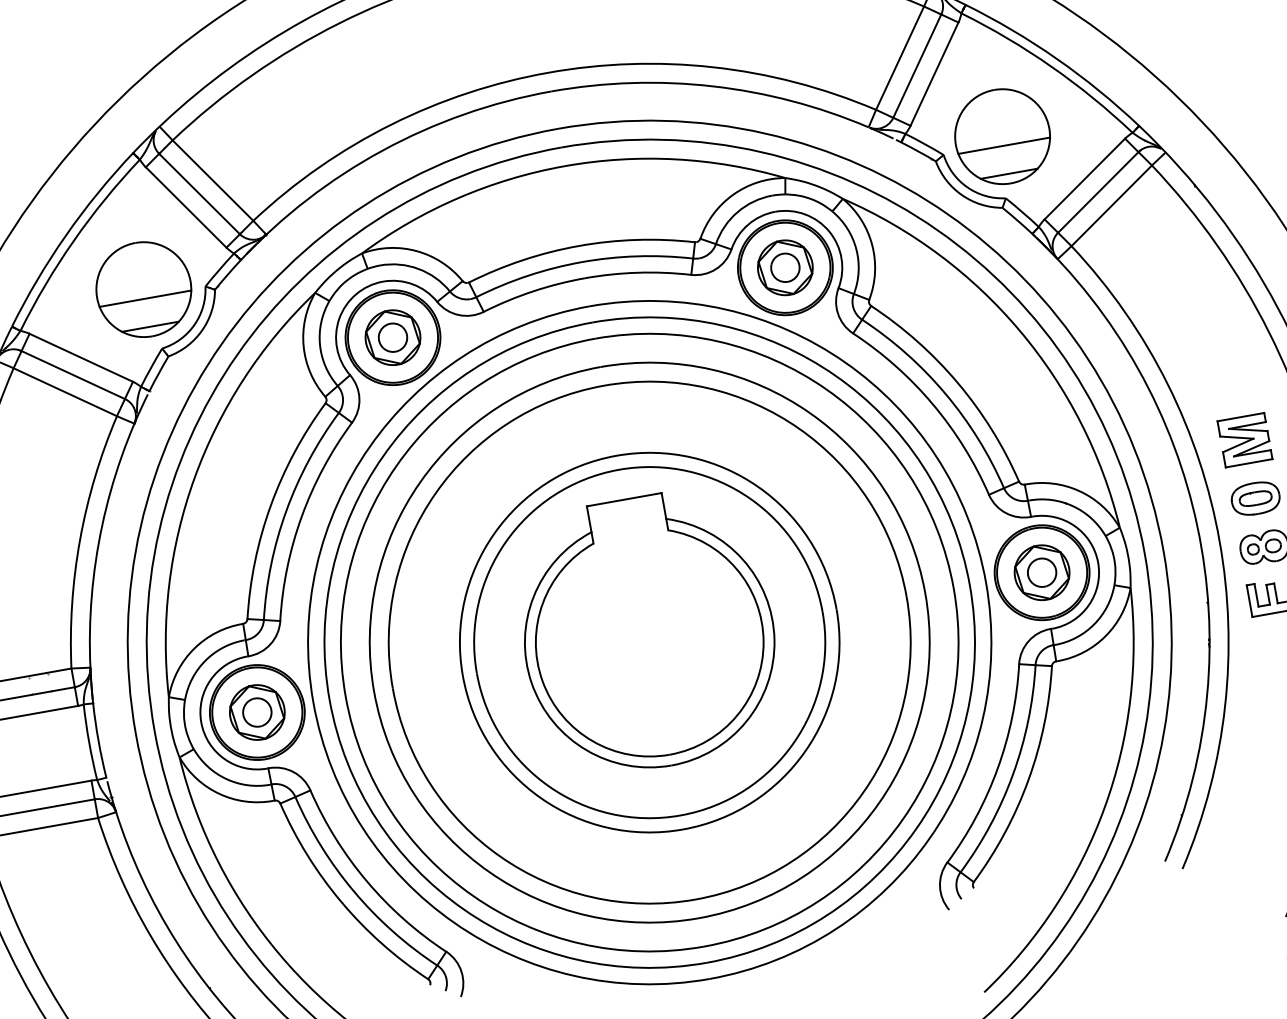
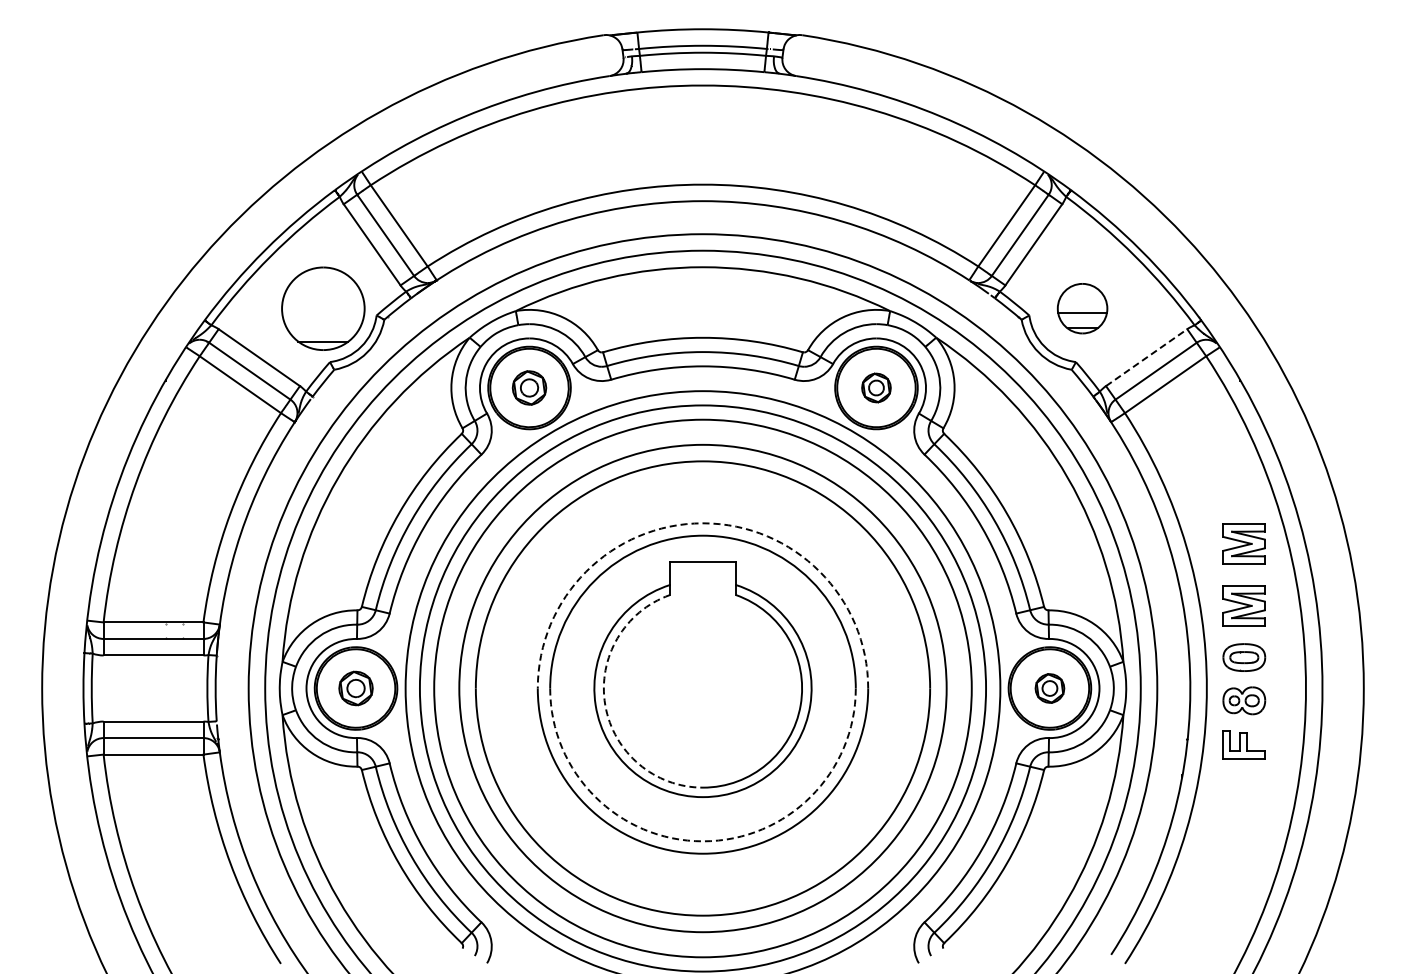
part: (1002, 136) -> (1082, 308), size x0.6
line: (1084, 178) -> (1146, 357), solid -> dashed
part: (785, 267) -> (876, 387), size x0.6
line: (144, 298) -> (322, 316), removed
part: (392, 337) -> (529, 387), size x0.7
part: (1231, 369) -> (1243, 543), added
arc: (615, 456) -> (702, 523), solid -> dashed
part: (1041, 572) -> (1049, 688), size x0.6
arc: (542, 681) -> (605, 705), solid -> dashed
part: (256, 712) -> (355, 688), size x0.7
arc: (679, 815) -> (702, 841), solid -> dashed

